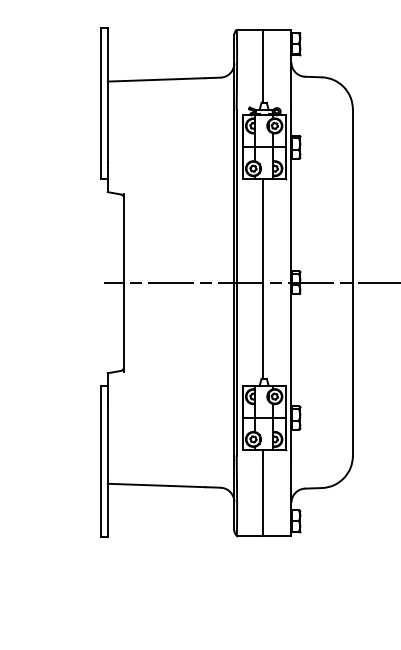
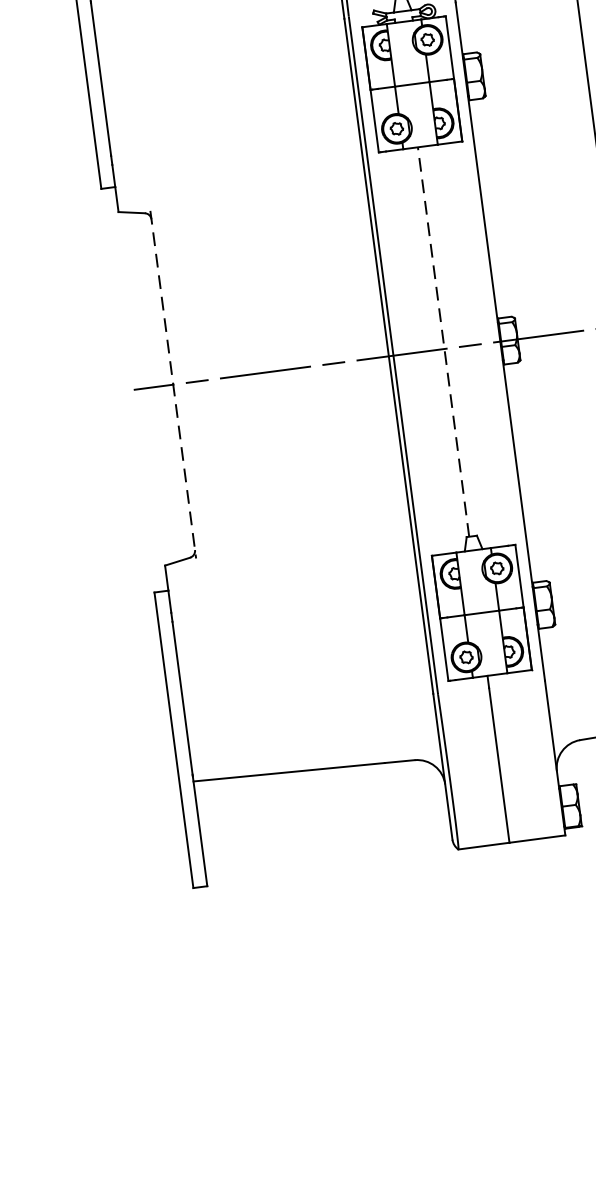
line: (262, 279) -> (443, 342), solid -> dashed
line: (123, 283) -> (172, 386), solid -> dashed

